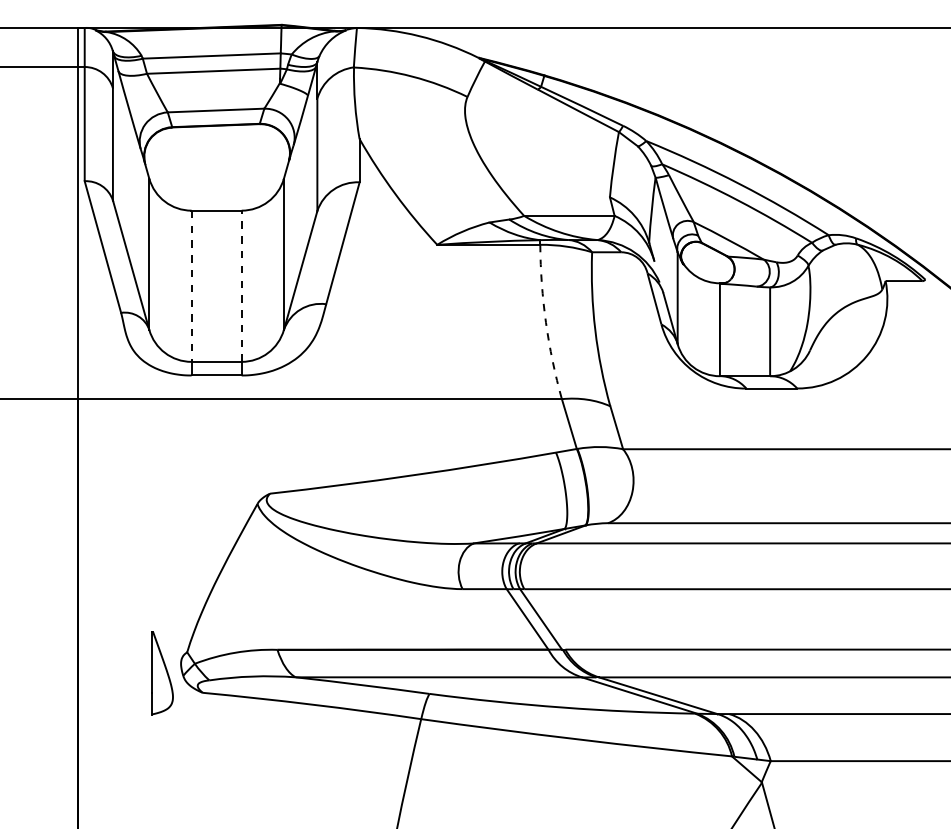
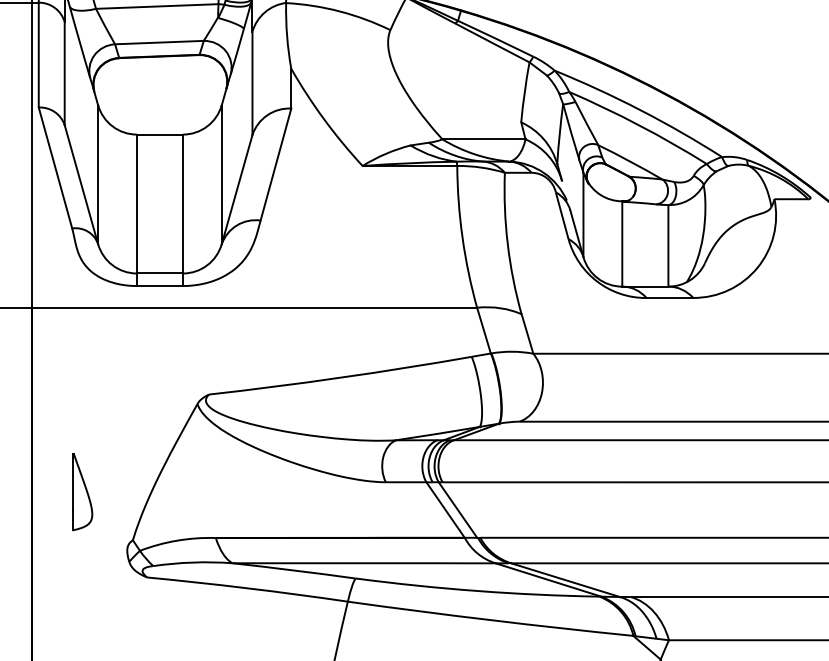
line: (191, 286) -> (136, 204), dashed -> solid
line: (241, 286) -> (182, 204), dashed -> solid
arc: (546, 322) -> (462, 237), dashed -> solid
part: (162, 673) -> (82, 492), moved

